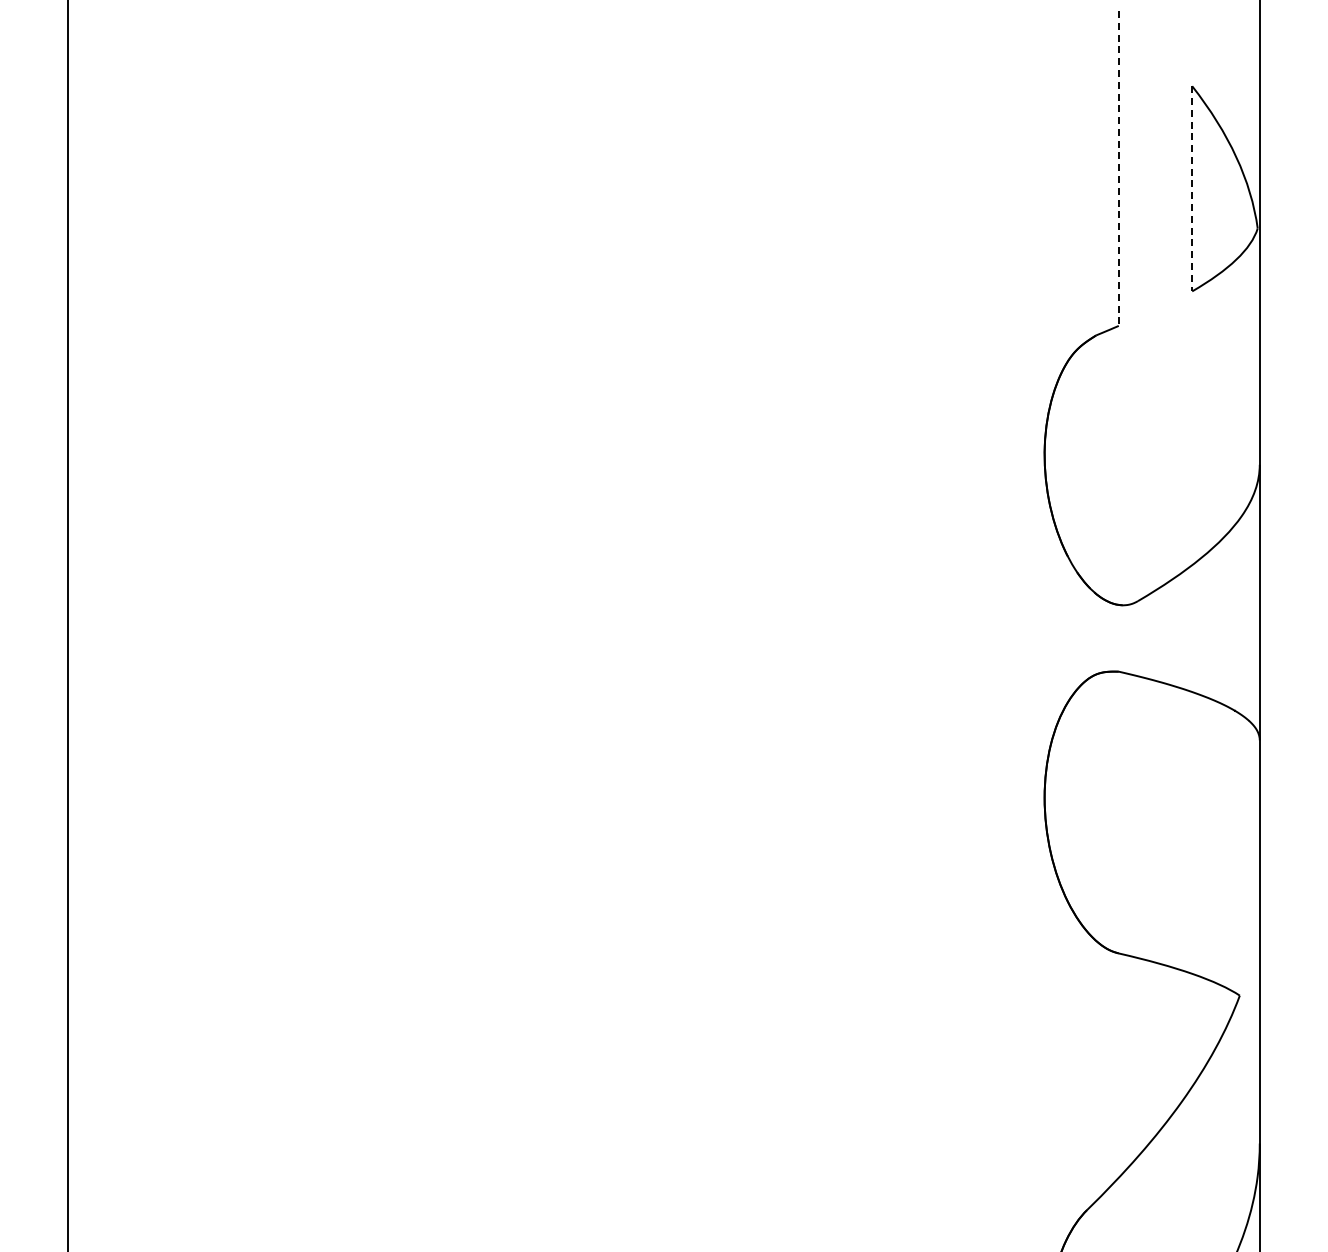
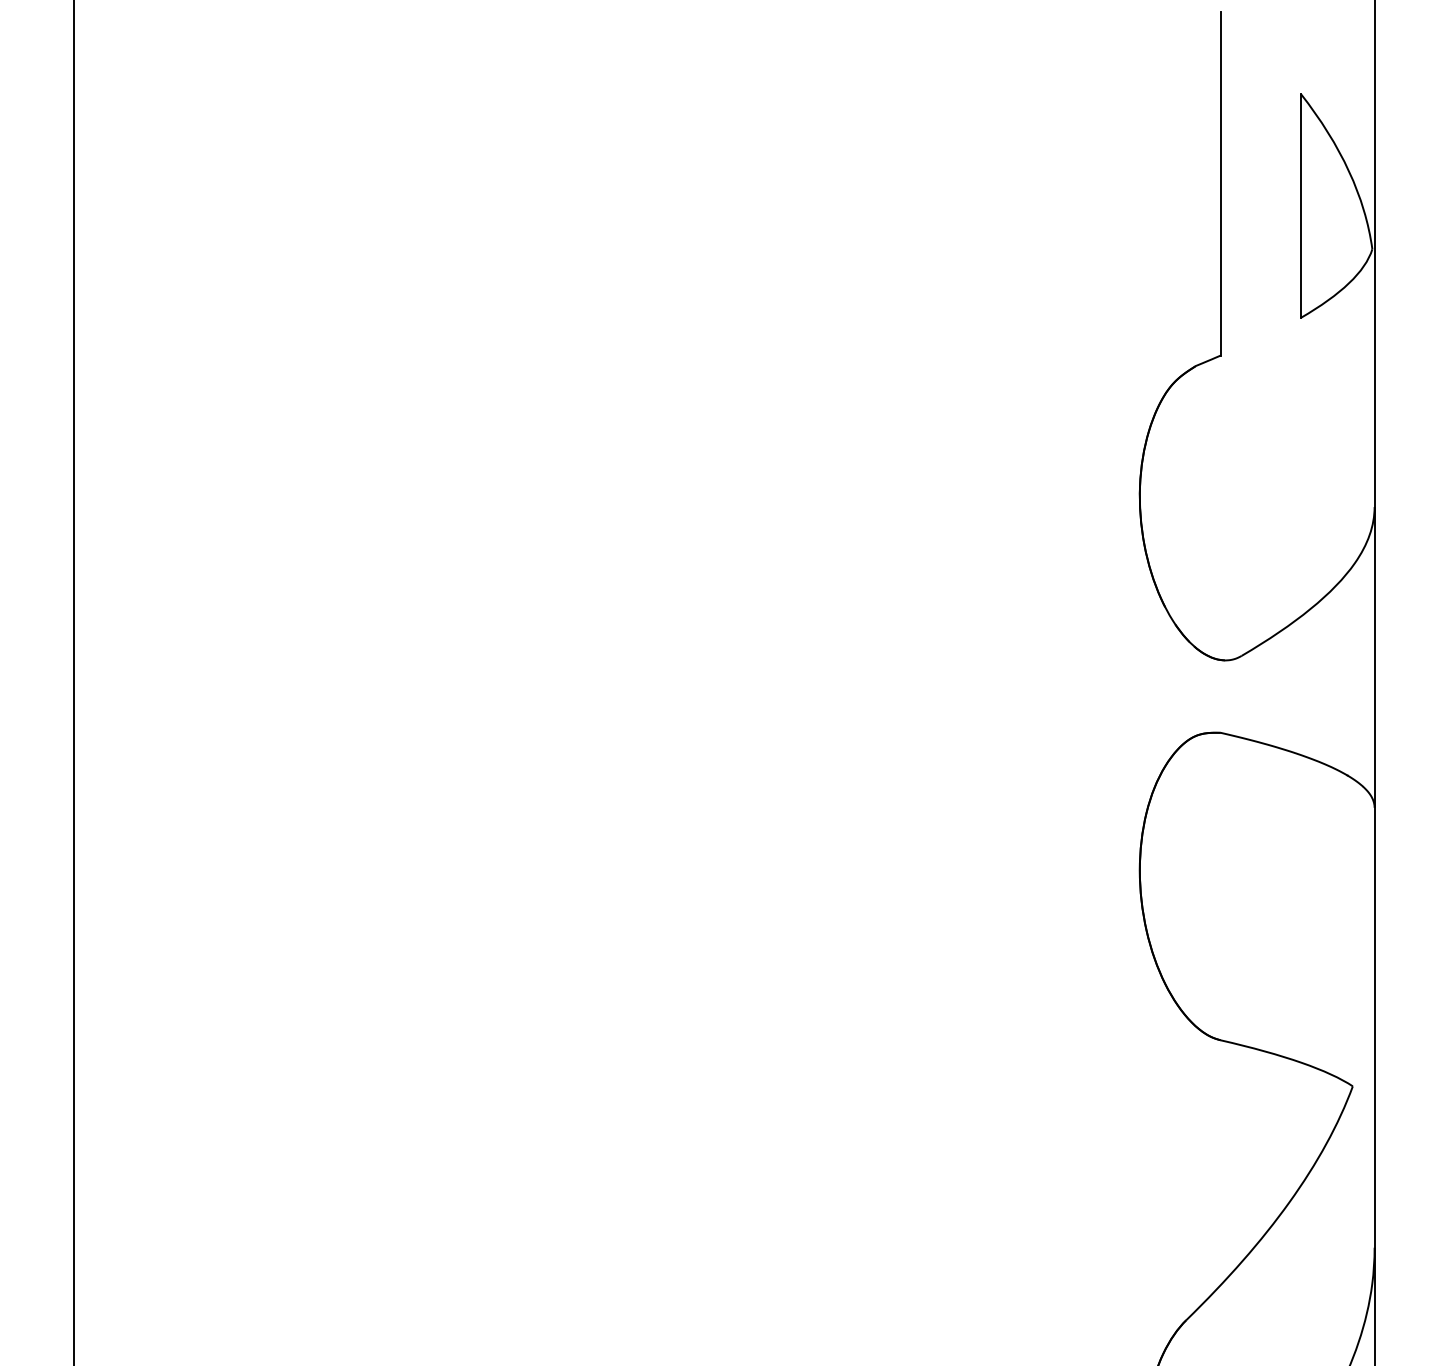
line: (1118, 169) -> (1220, 184), dashed -> solid
line: (1192, 188) -> (1301, 205), dashed -> solid

